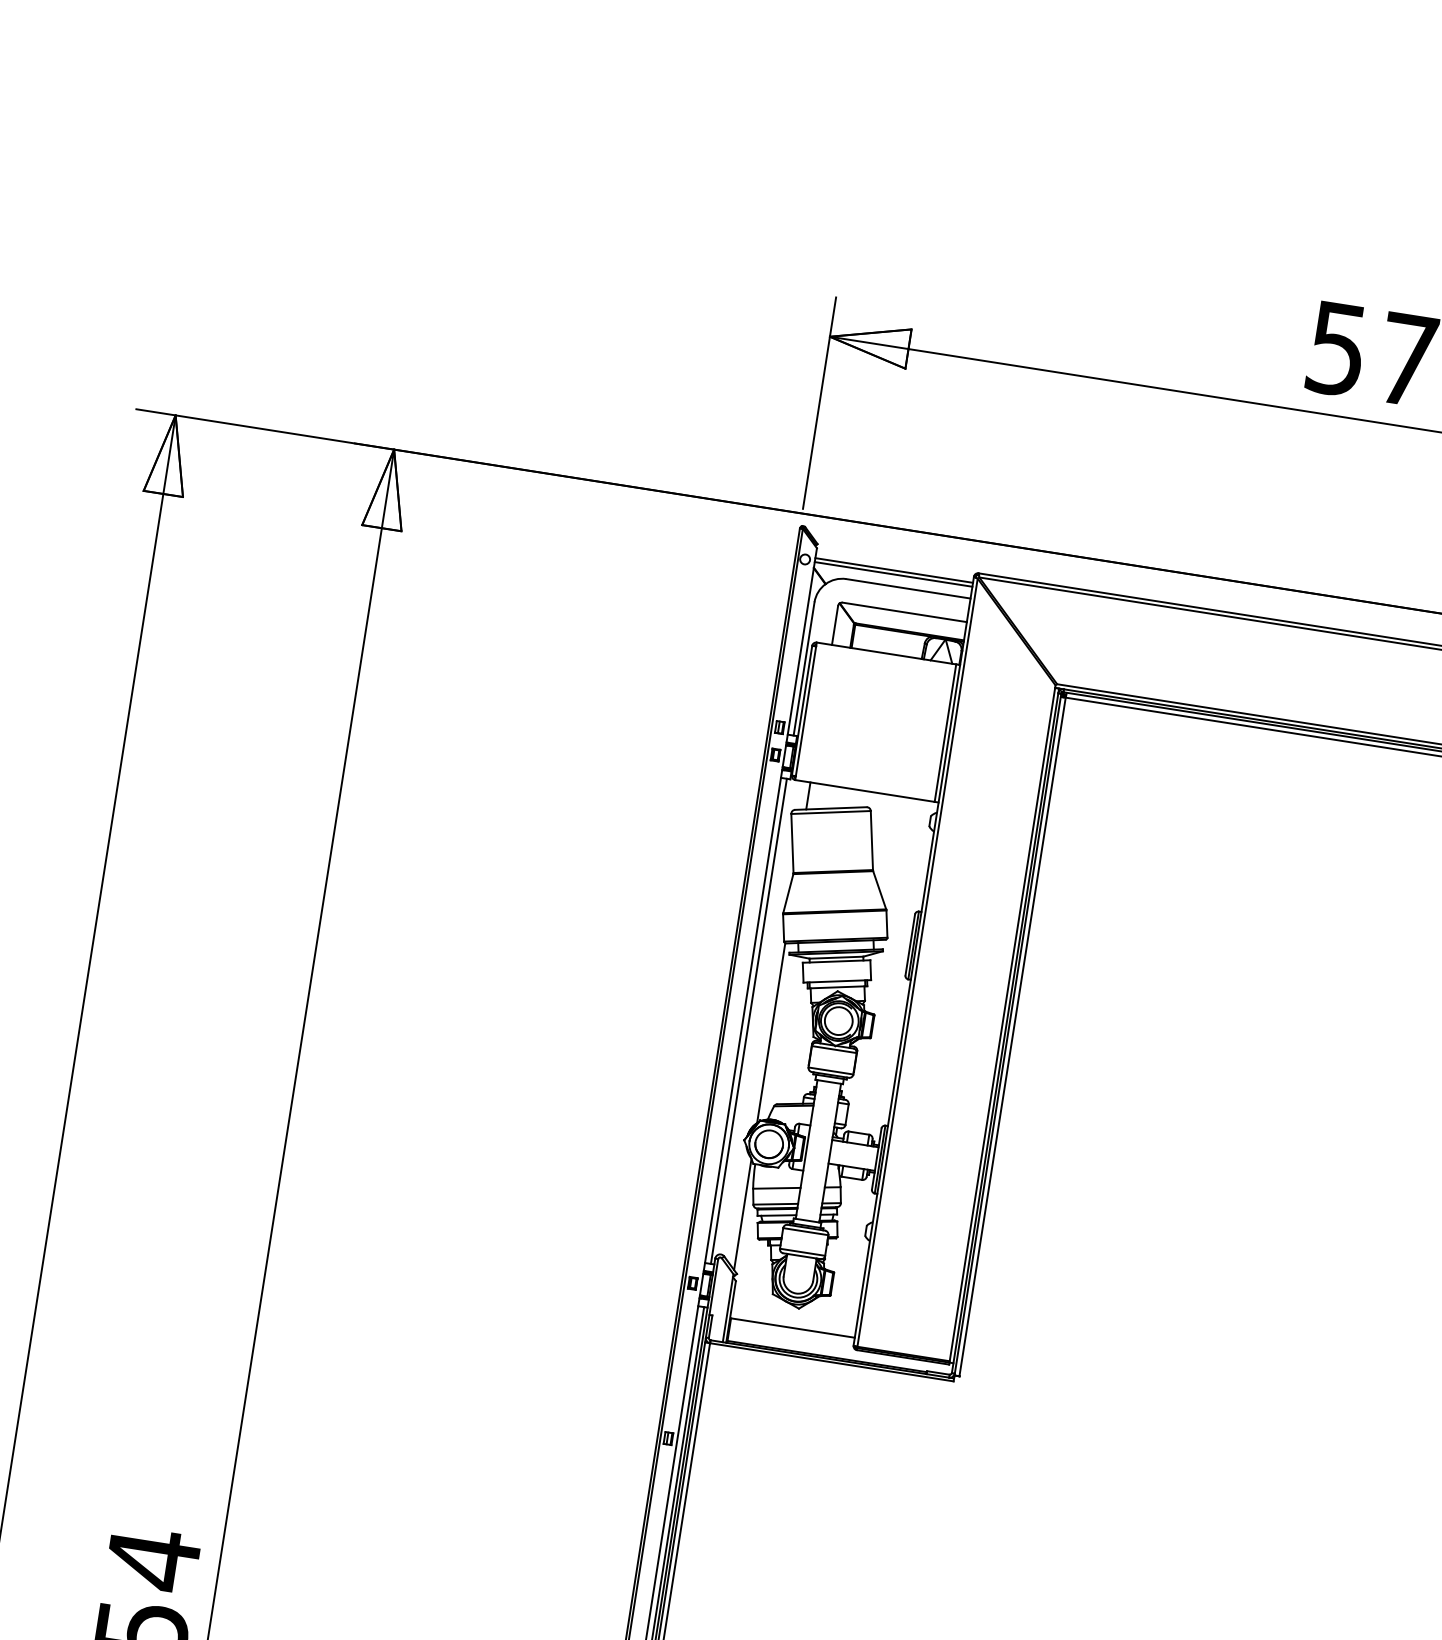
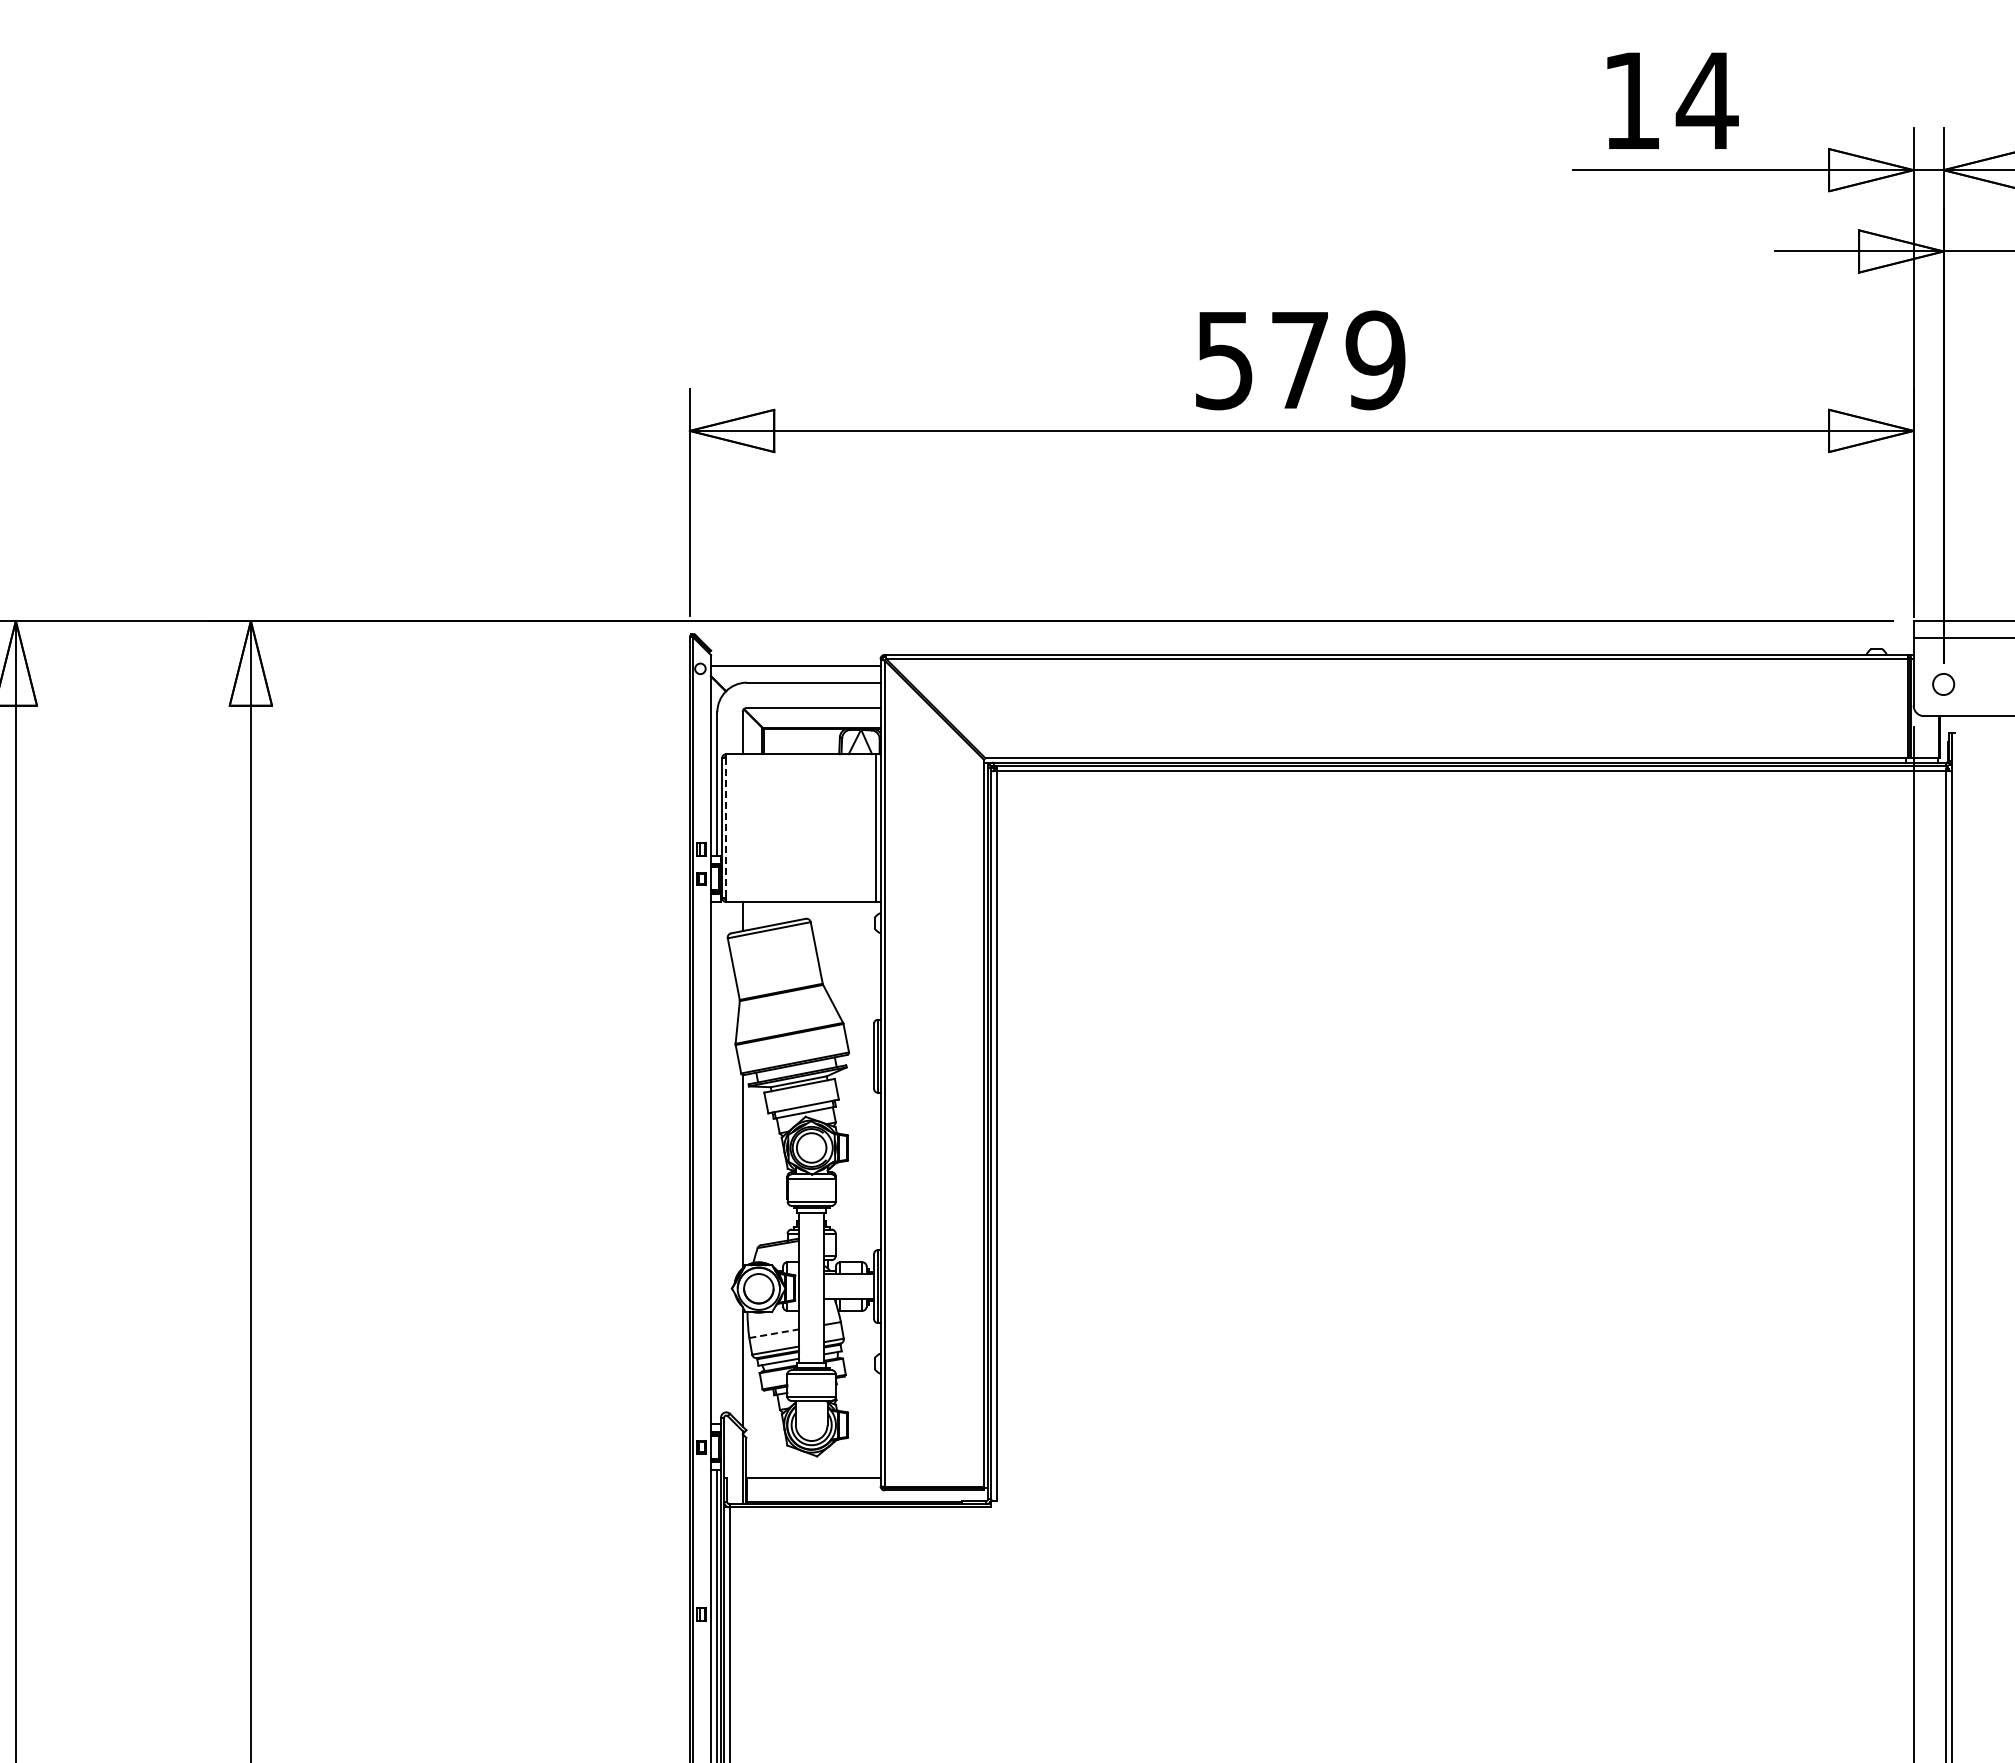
line: (893, 573) -> (795, 669), removed
line: (806, 711) -> (726, 828), solid -> dashed
line: (749, 1020) -> (717, 1162), removed
line: (777, 1188) -> (774, 1333), solid -> dashed

